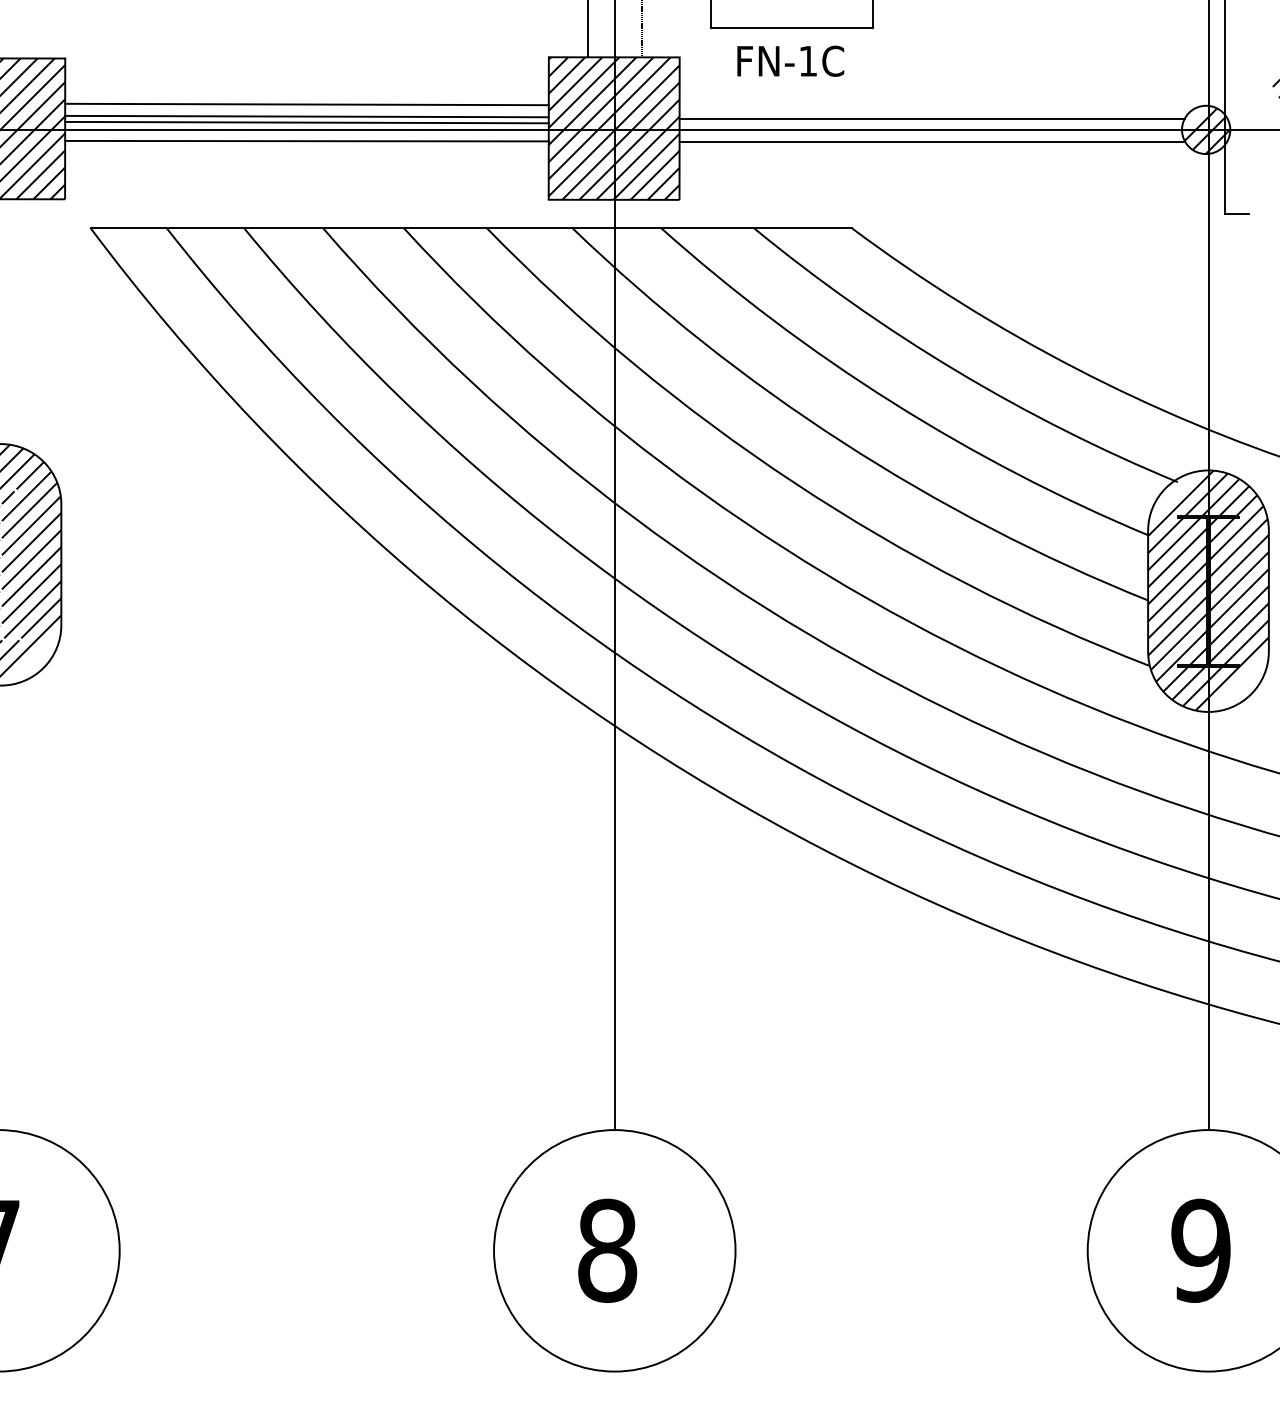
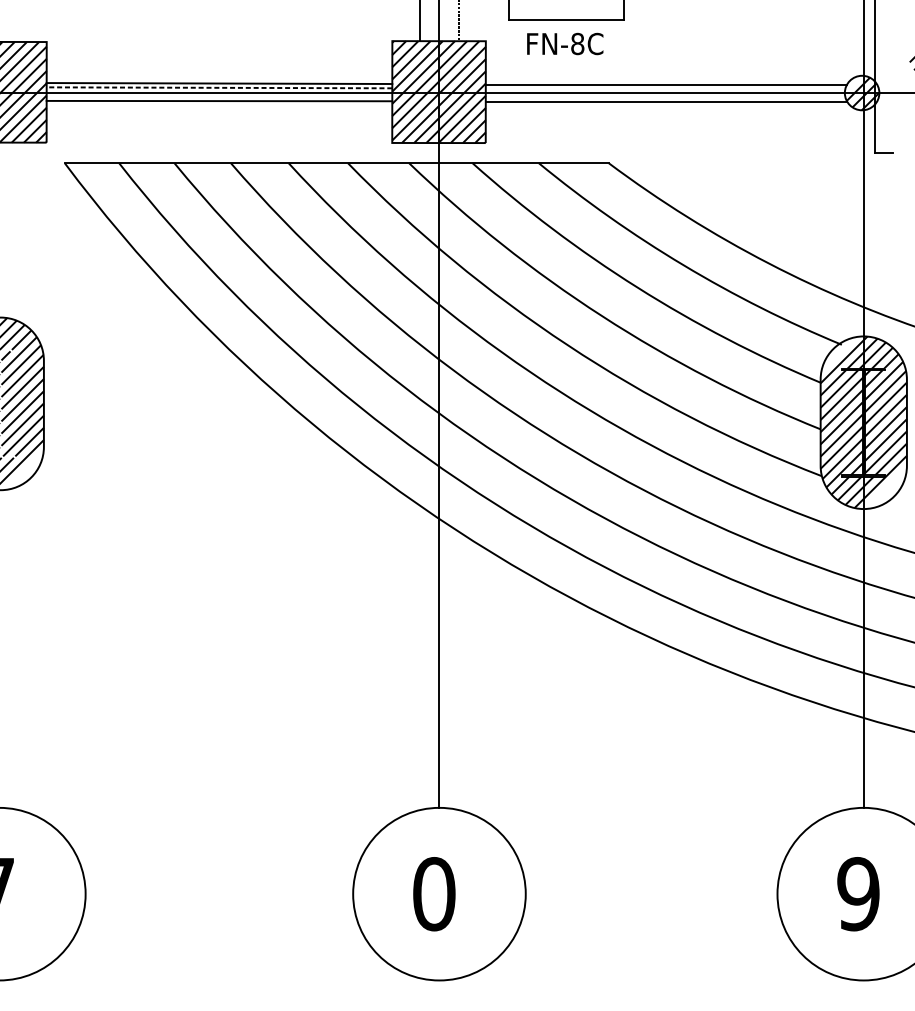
text: (808, 60) -> (577, 43), FN-1C -> FN-8C
line: (306, 104) -> (219, 74), removed
line: (306, 122) -> (219, 87), solid -> dashed
text: (607, 1250) -> (434, 893), 8 -> 0

